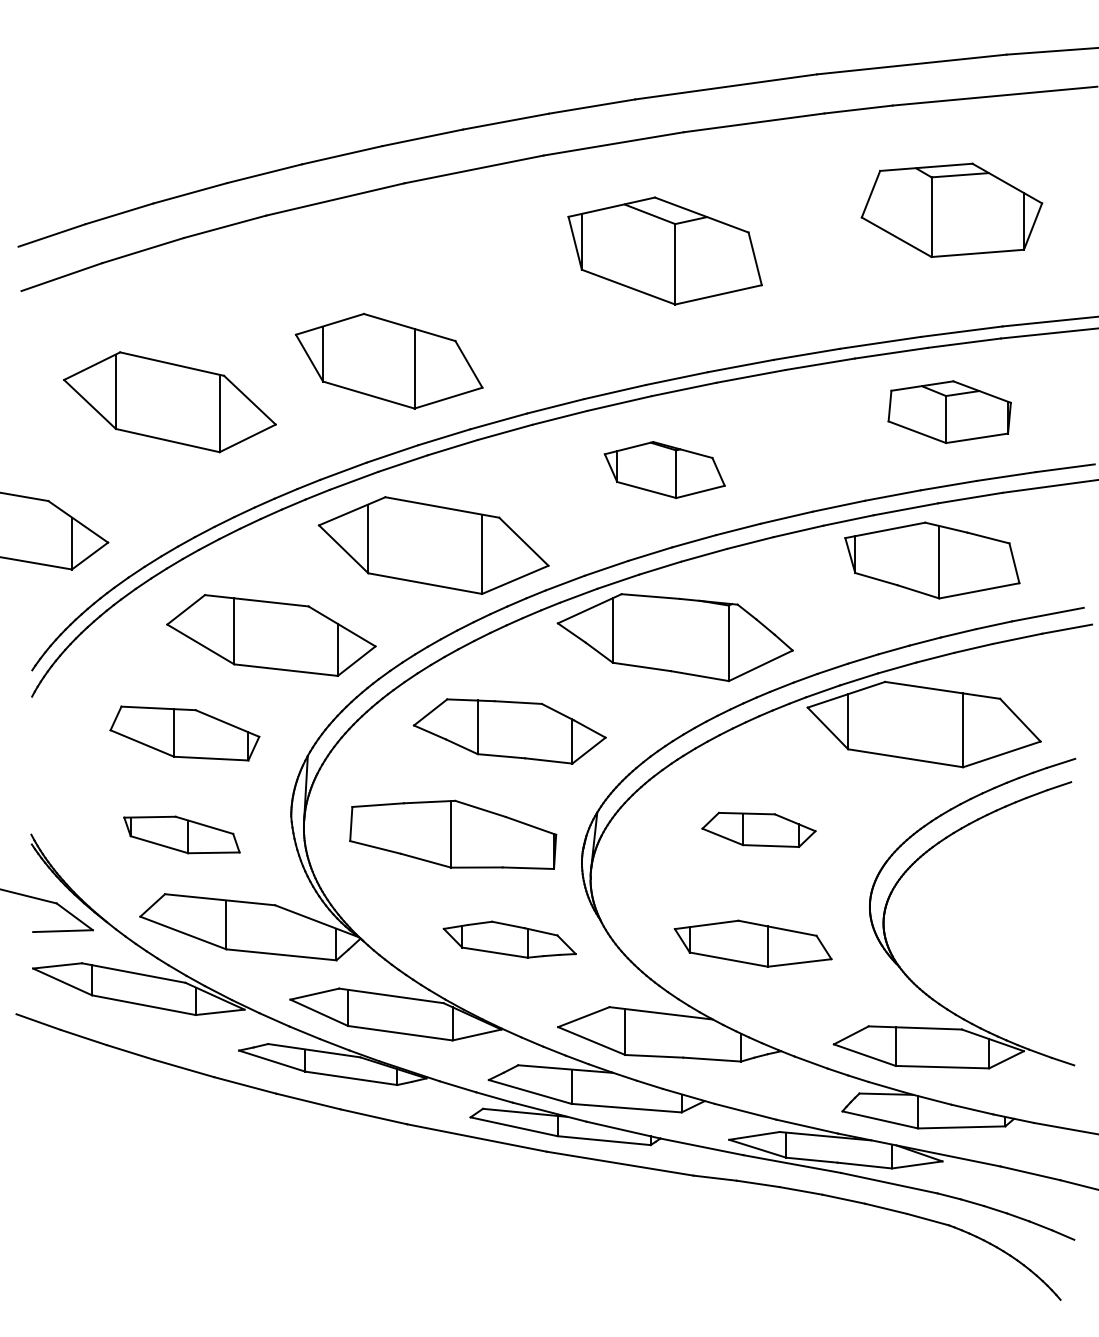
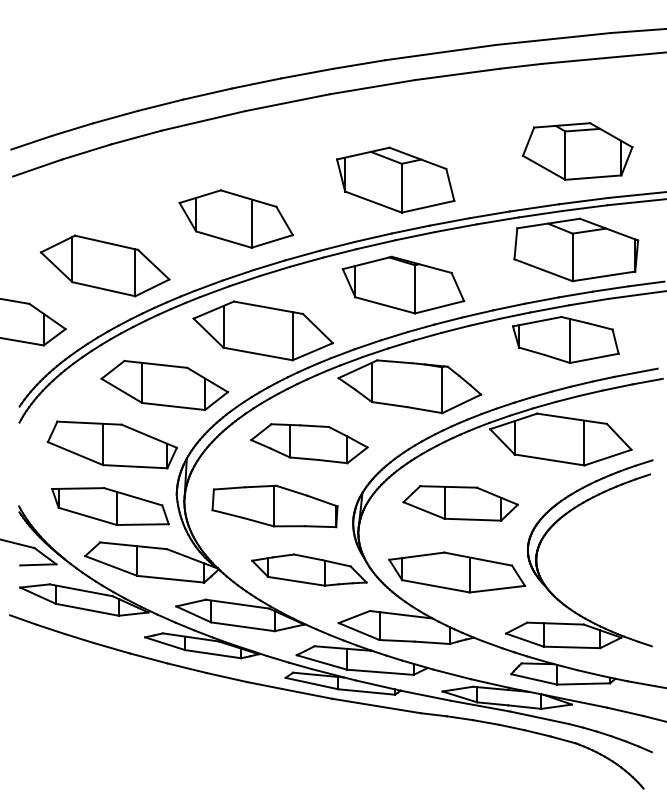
part: (951, 210) -> (577, 151), moved
part: (664, 249) -> (395, 179), moved
part: (168, 401) -> (104, 265), moved
part: (949, 411) -> (576, 249), size x1.67
part: (664, 469) -> (403, 284), size x1.67
part: (183, 732) -> (111, 444), size x1.43
part: (758, 830) -> (460, 503), size x1.67
part: (181, 834) -> (110, 506), size x1.67
part: (509, 938) -> (309, 569), size x1.43
part: (752, 943) -> (456, 572), size x1.43

